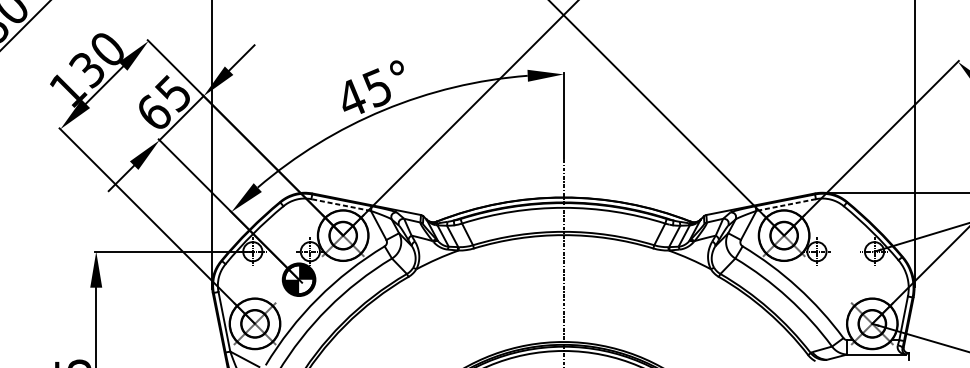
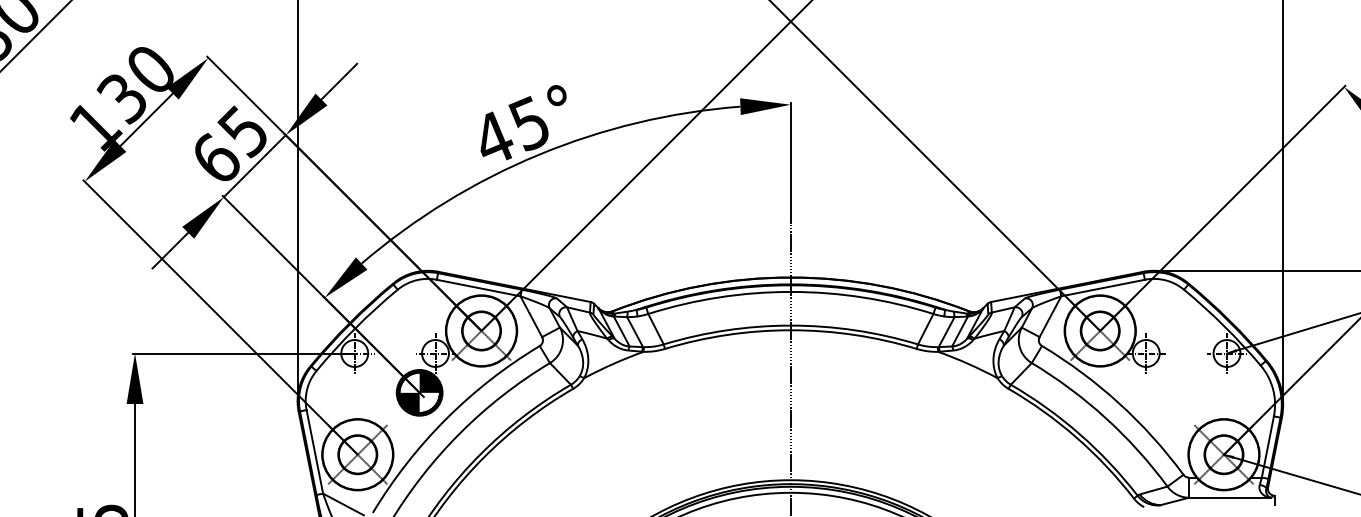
line: (341, 205) -> (478, 288), dashed -> solid
line: (786, 205) -> (1103, 288), dashed -> solid

